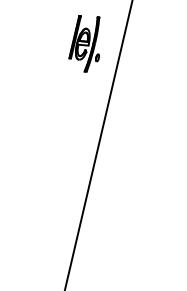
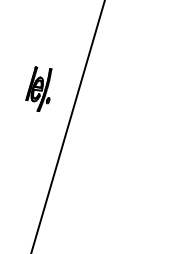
part: (84, 42) -> (38, 88), moved

